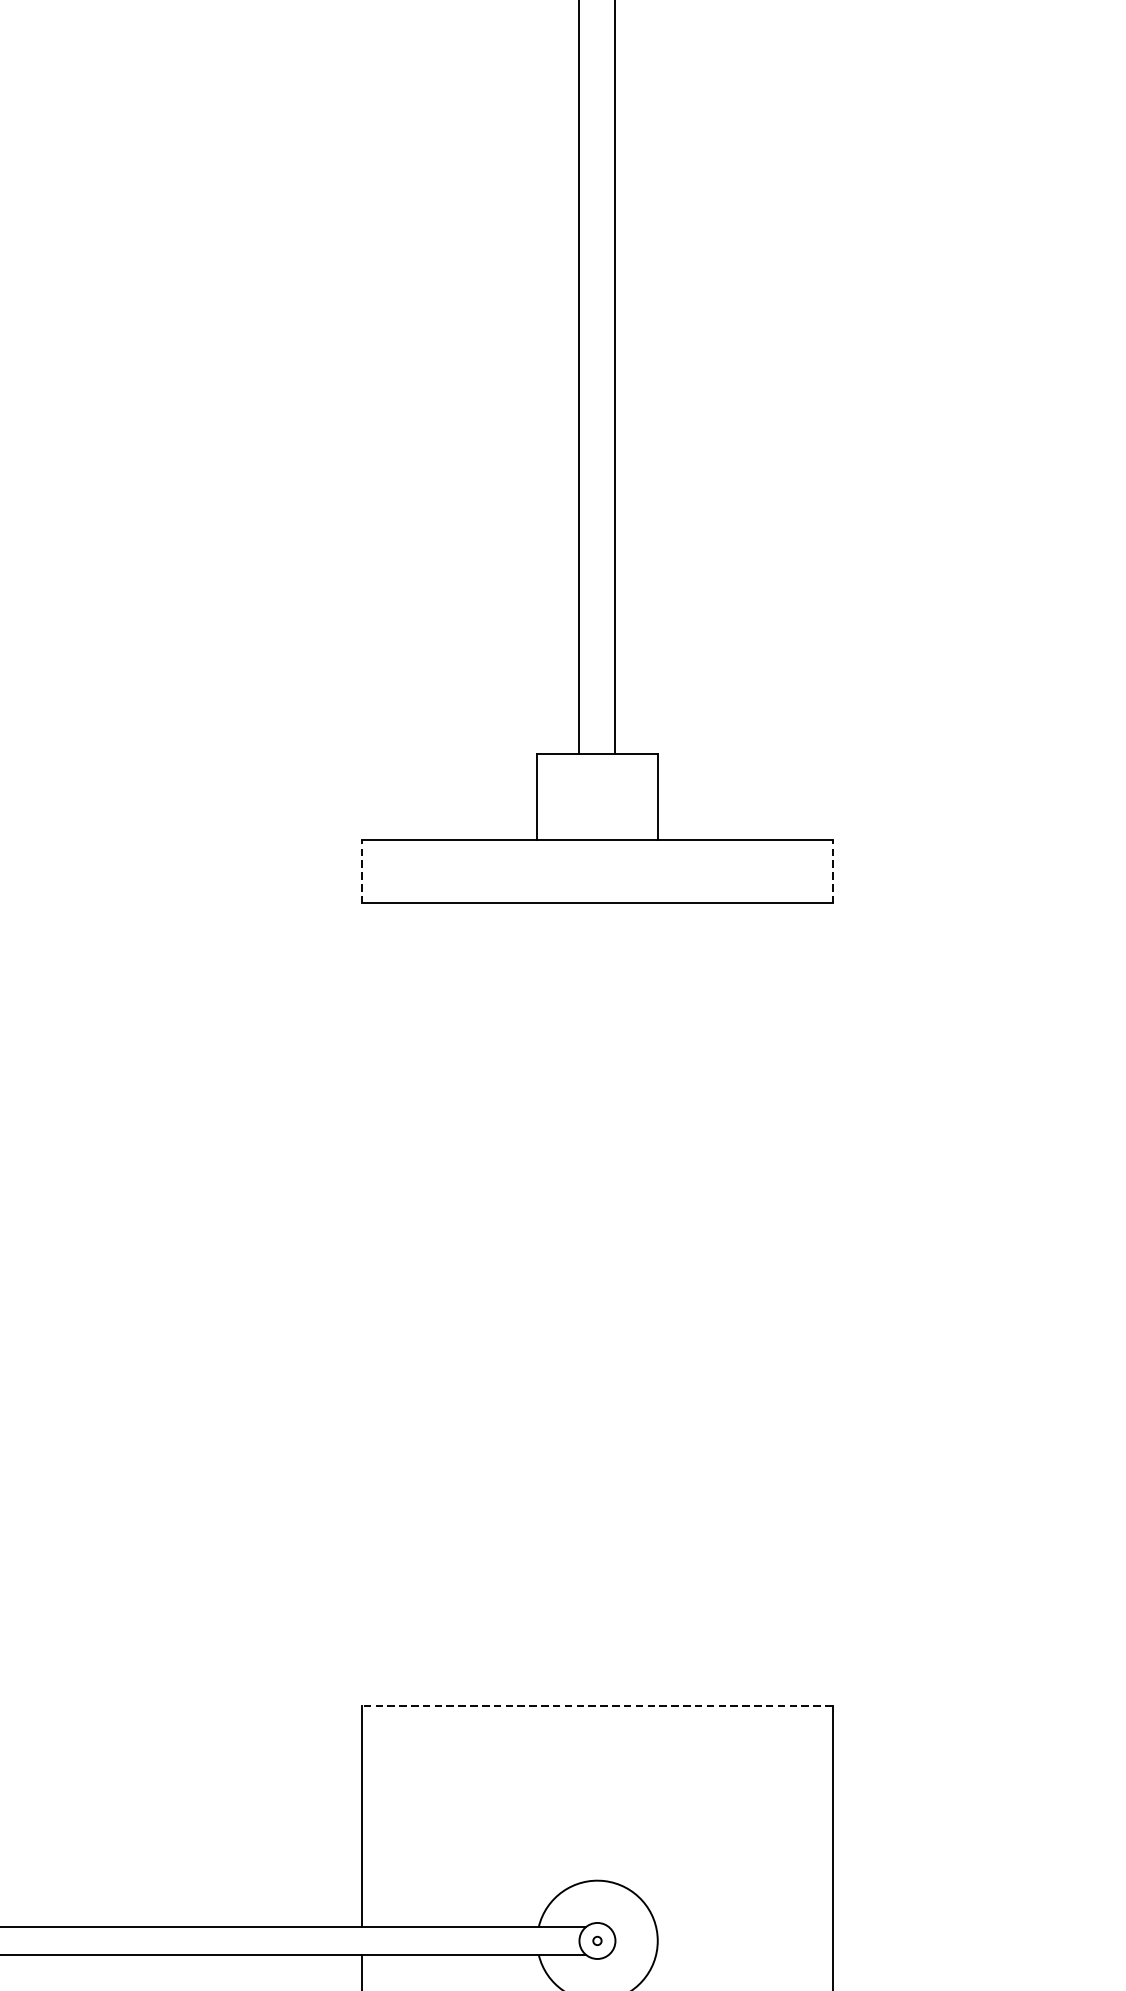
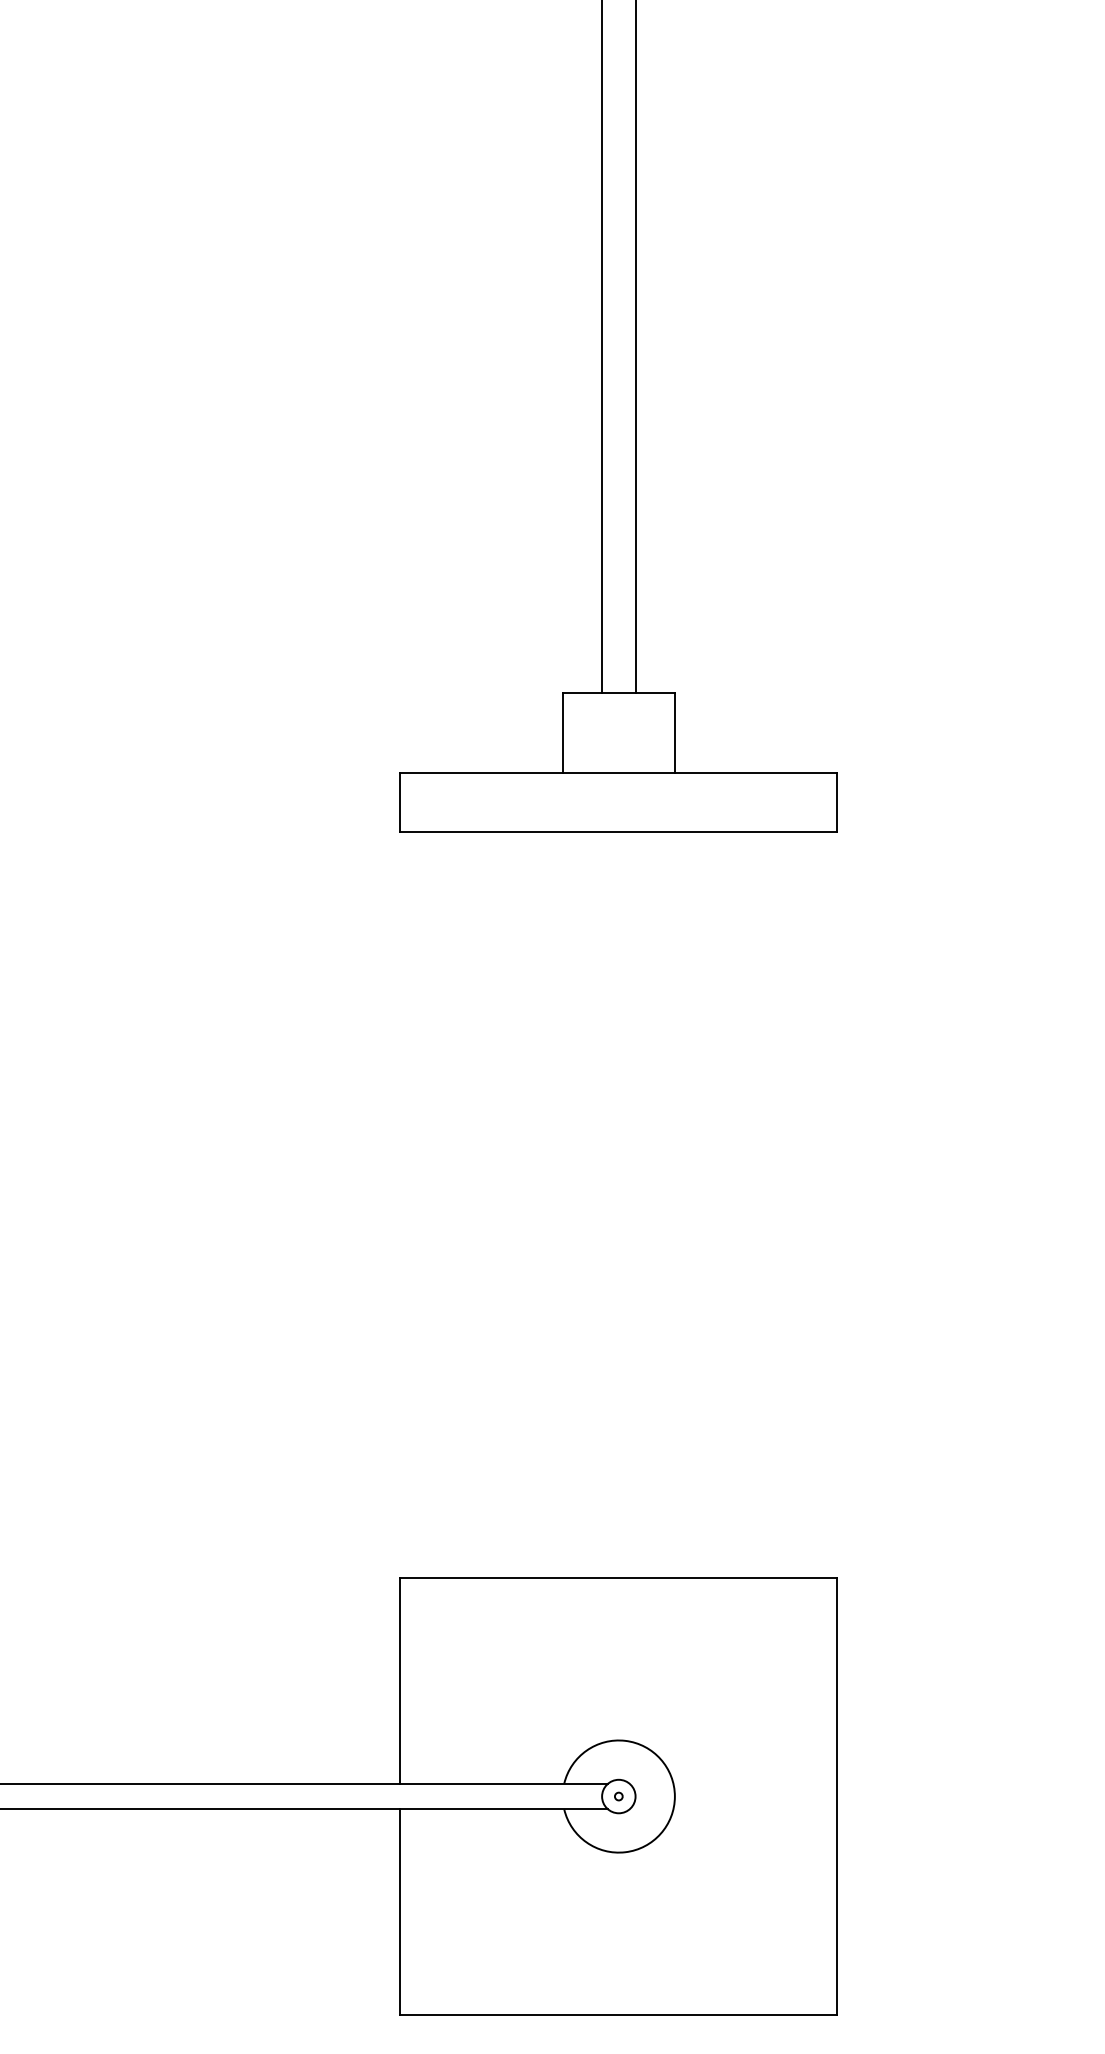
line: (362, 871) -> (400, 802), dashed -> solid
line: (832, 871) -> (837, 802), dashed -> solid
line: (597, 1705) -> (618, 1577), dashed -> solid

